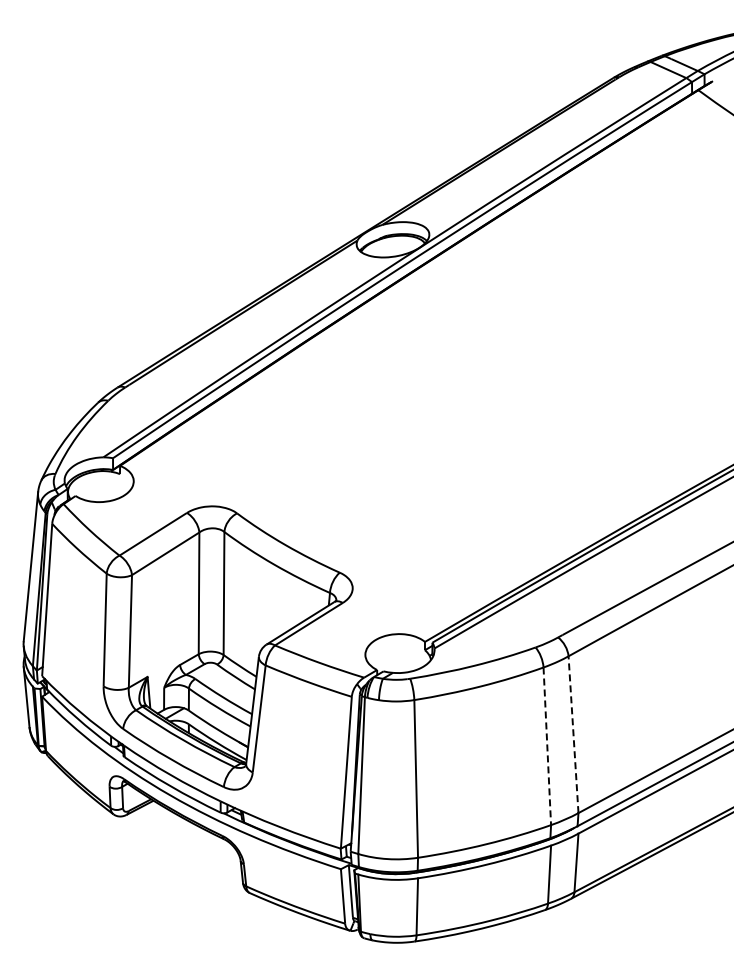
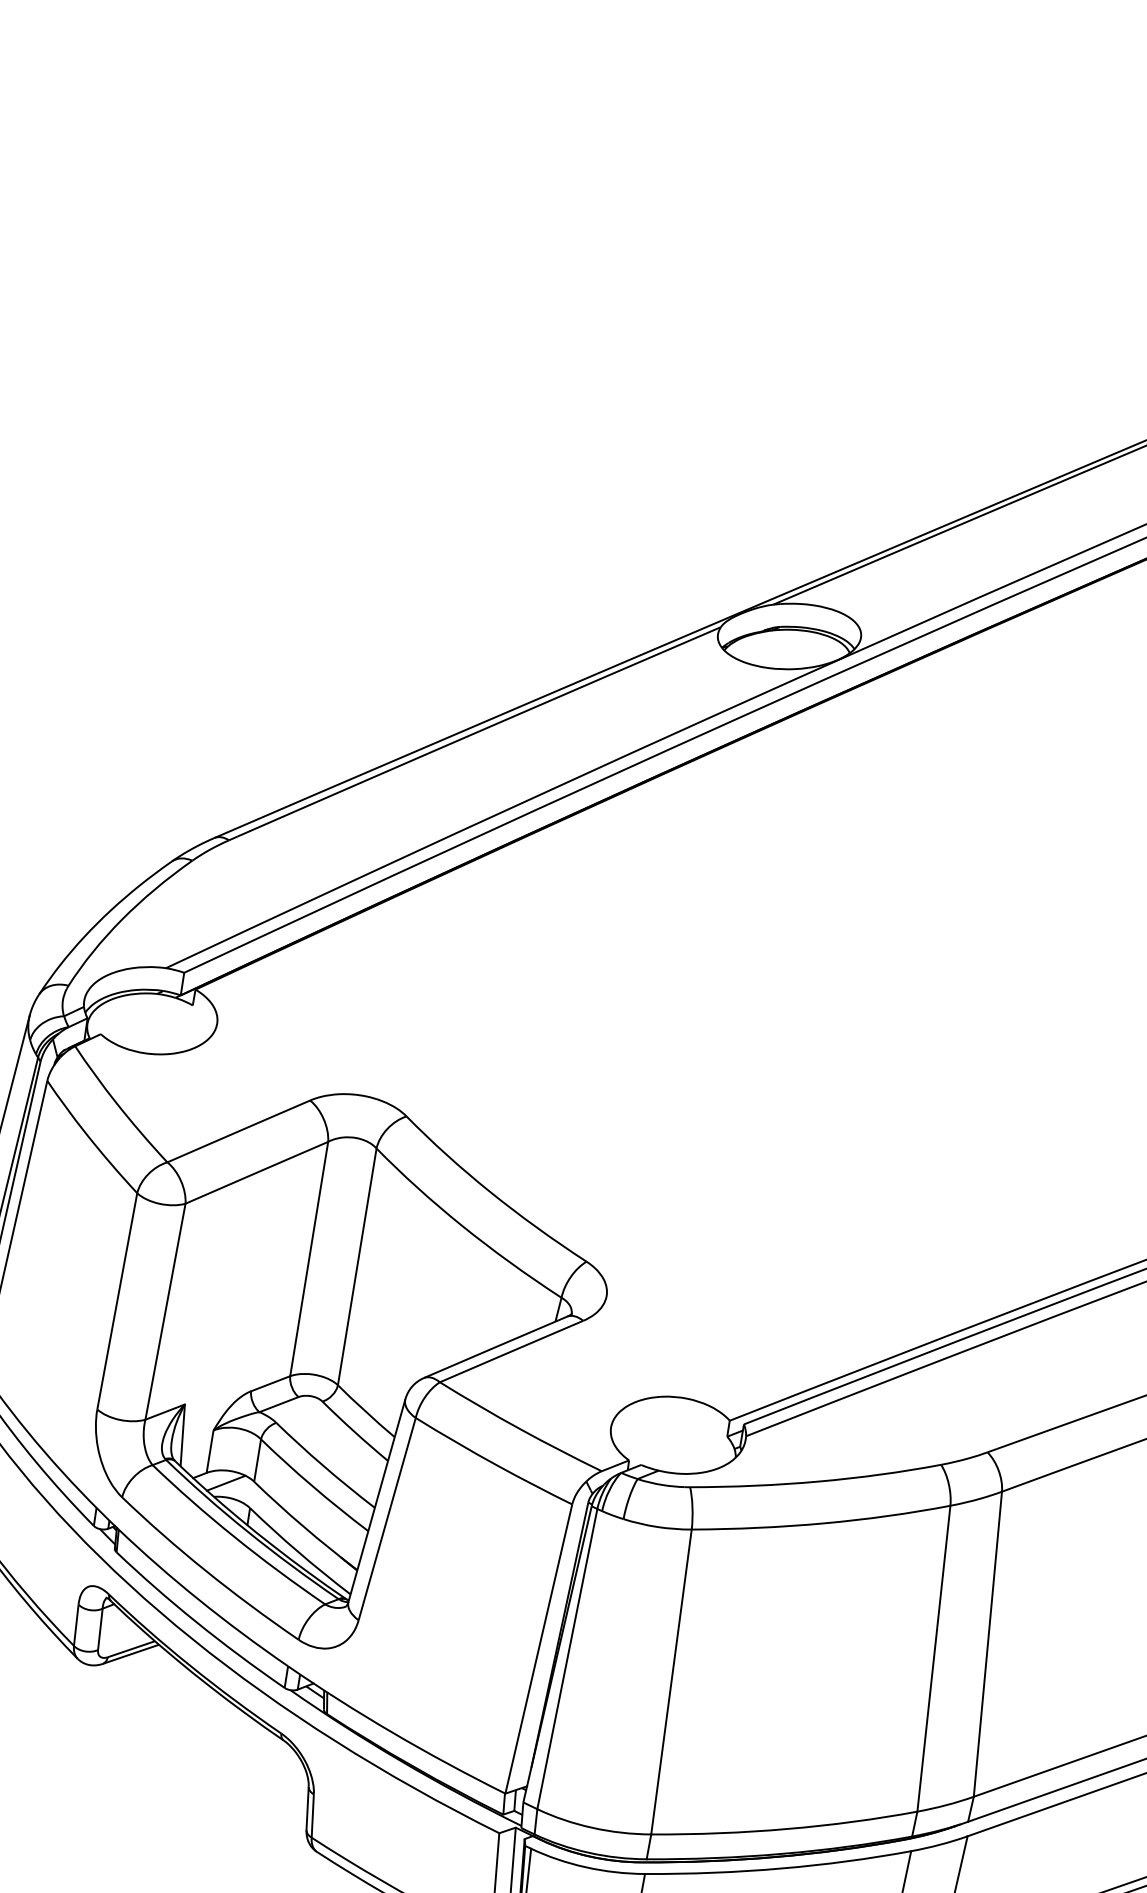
line: (573, 734) -> (987, 1643), dashed -> solid
line: (547, 746) -> (934, 1659), dashed -> solid

